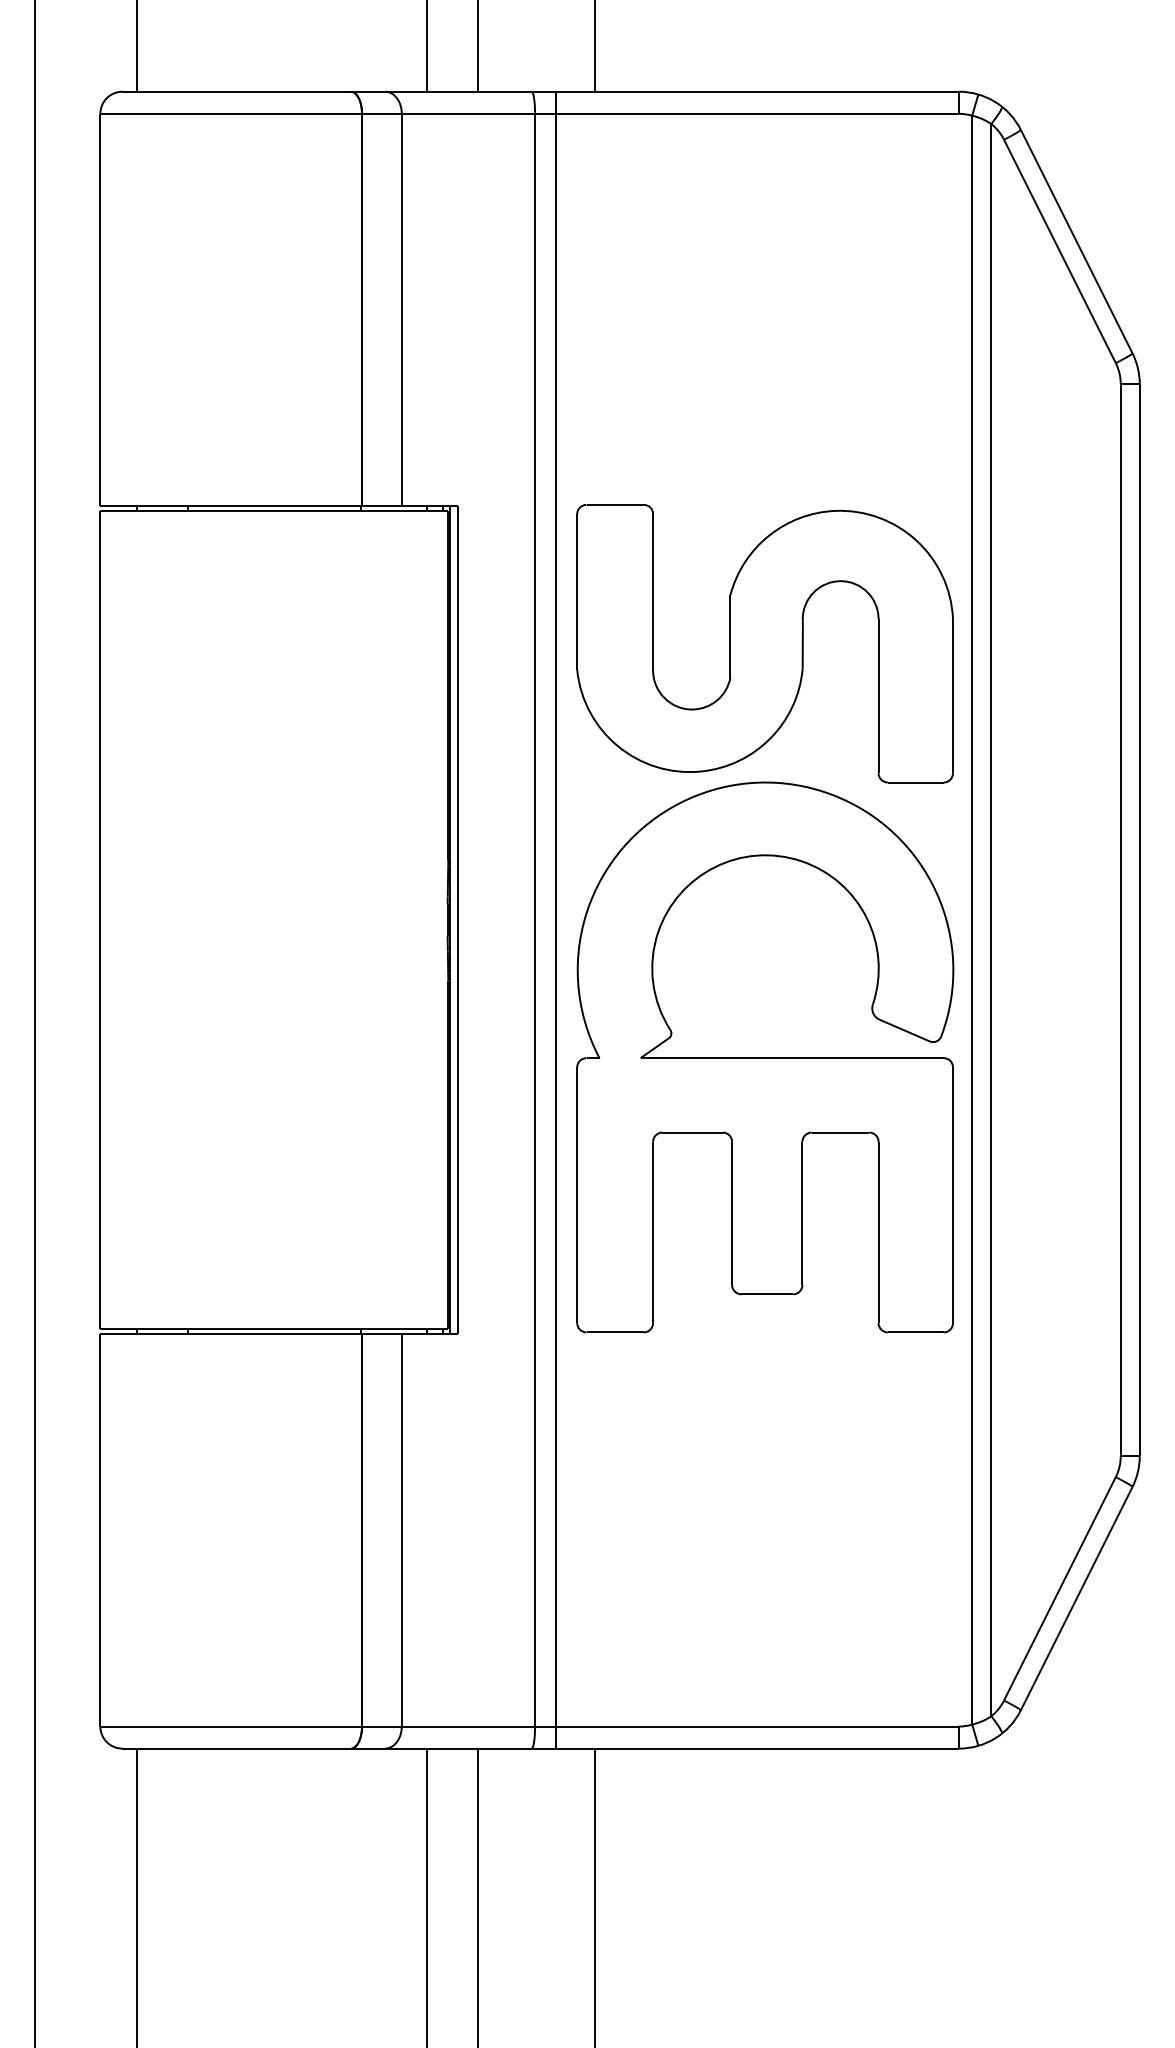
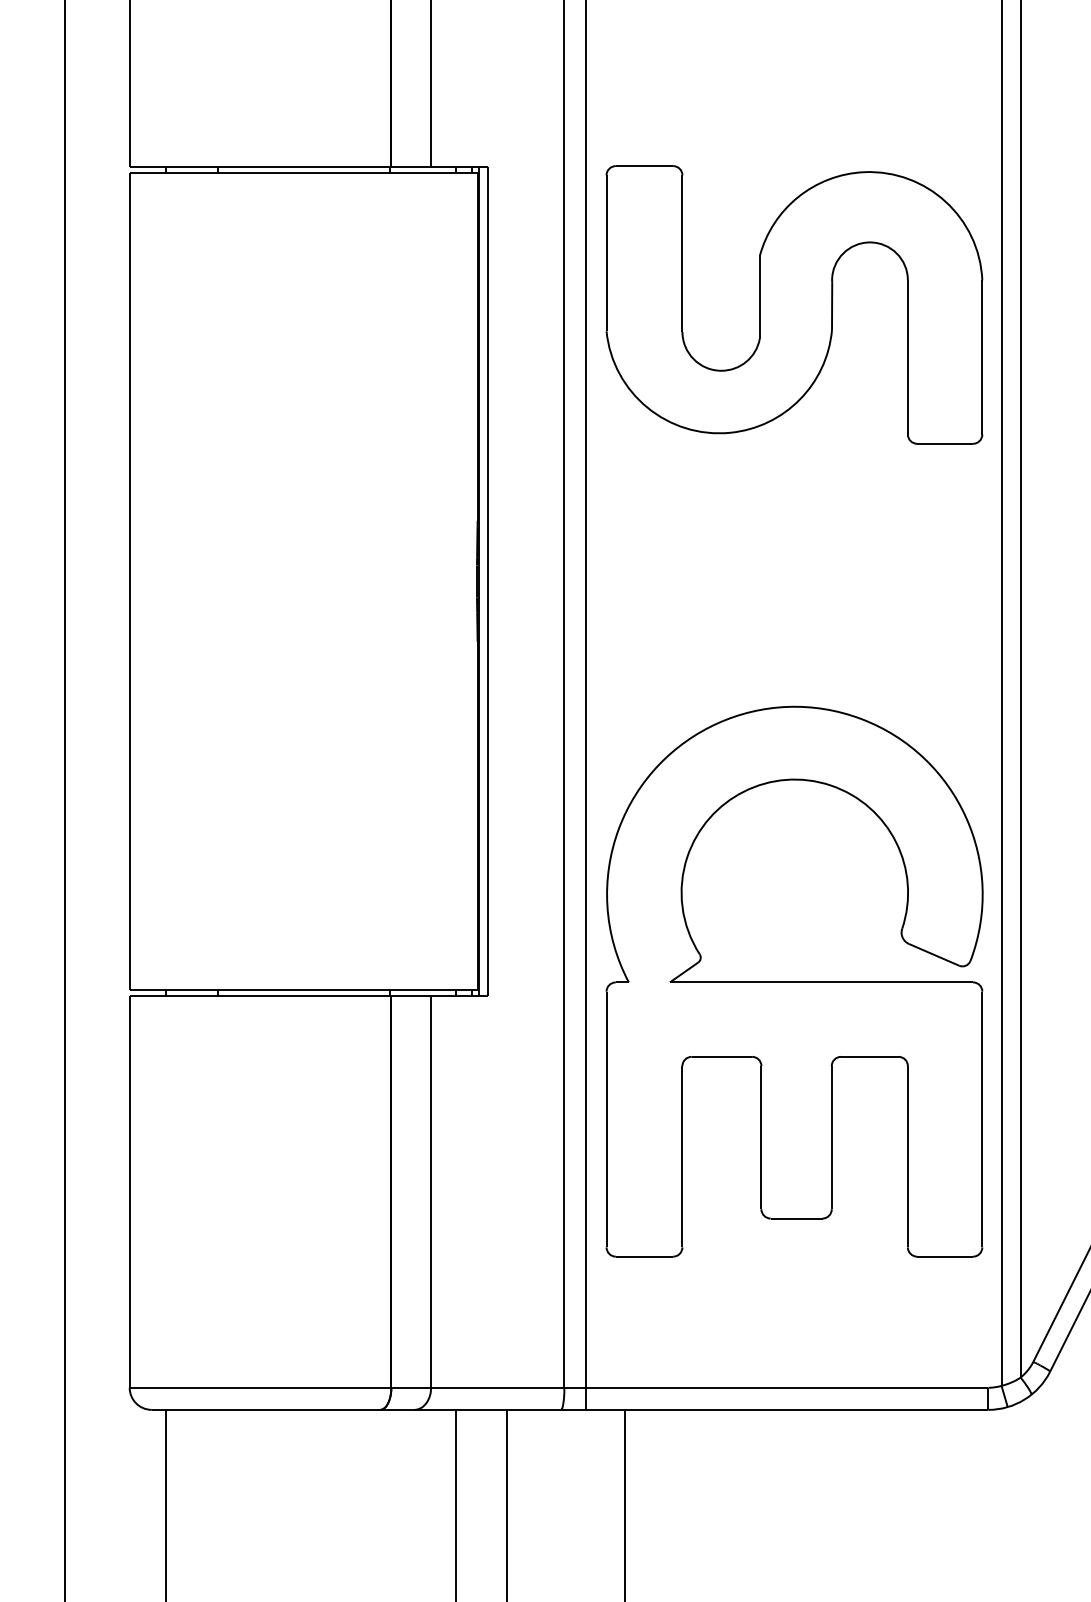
part: (765, 1057) -> (794, 981), moved

